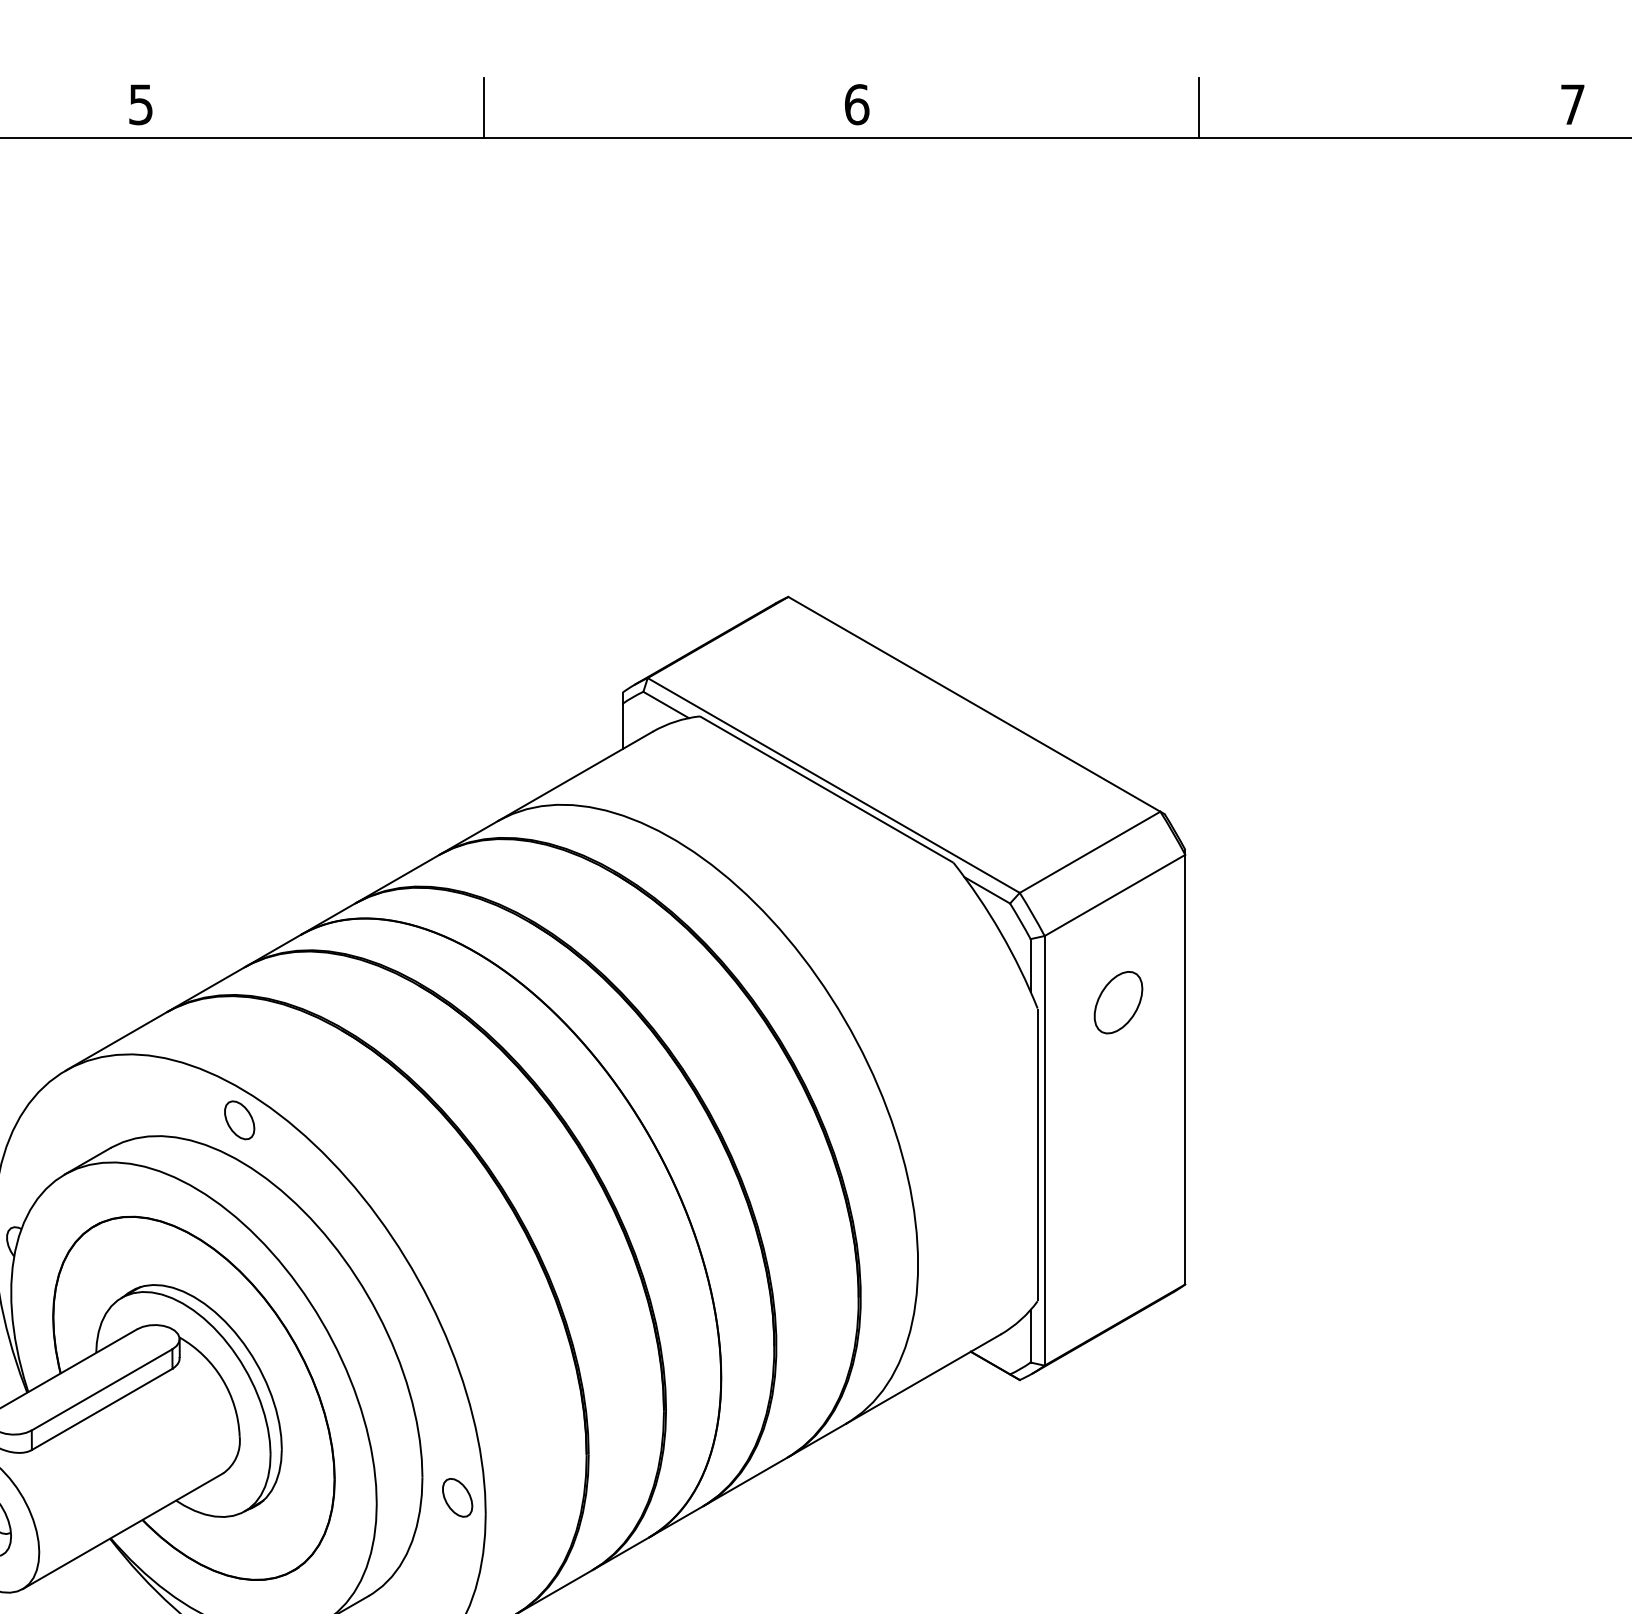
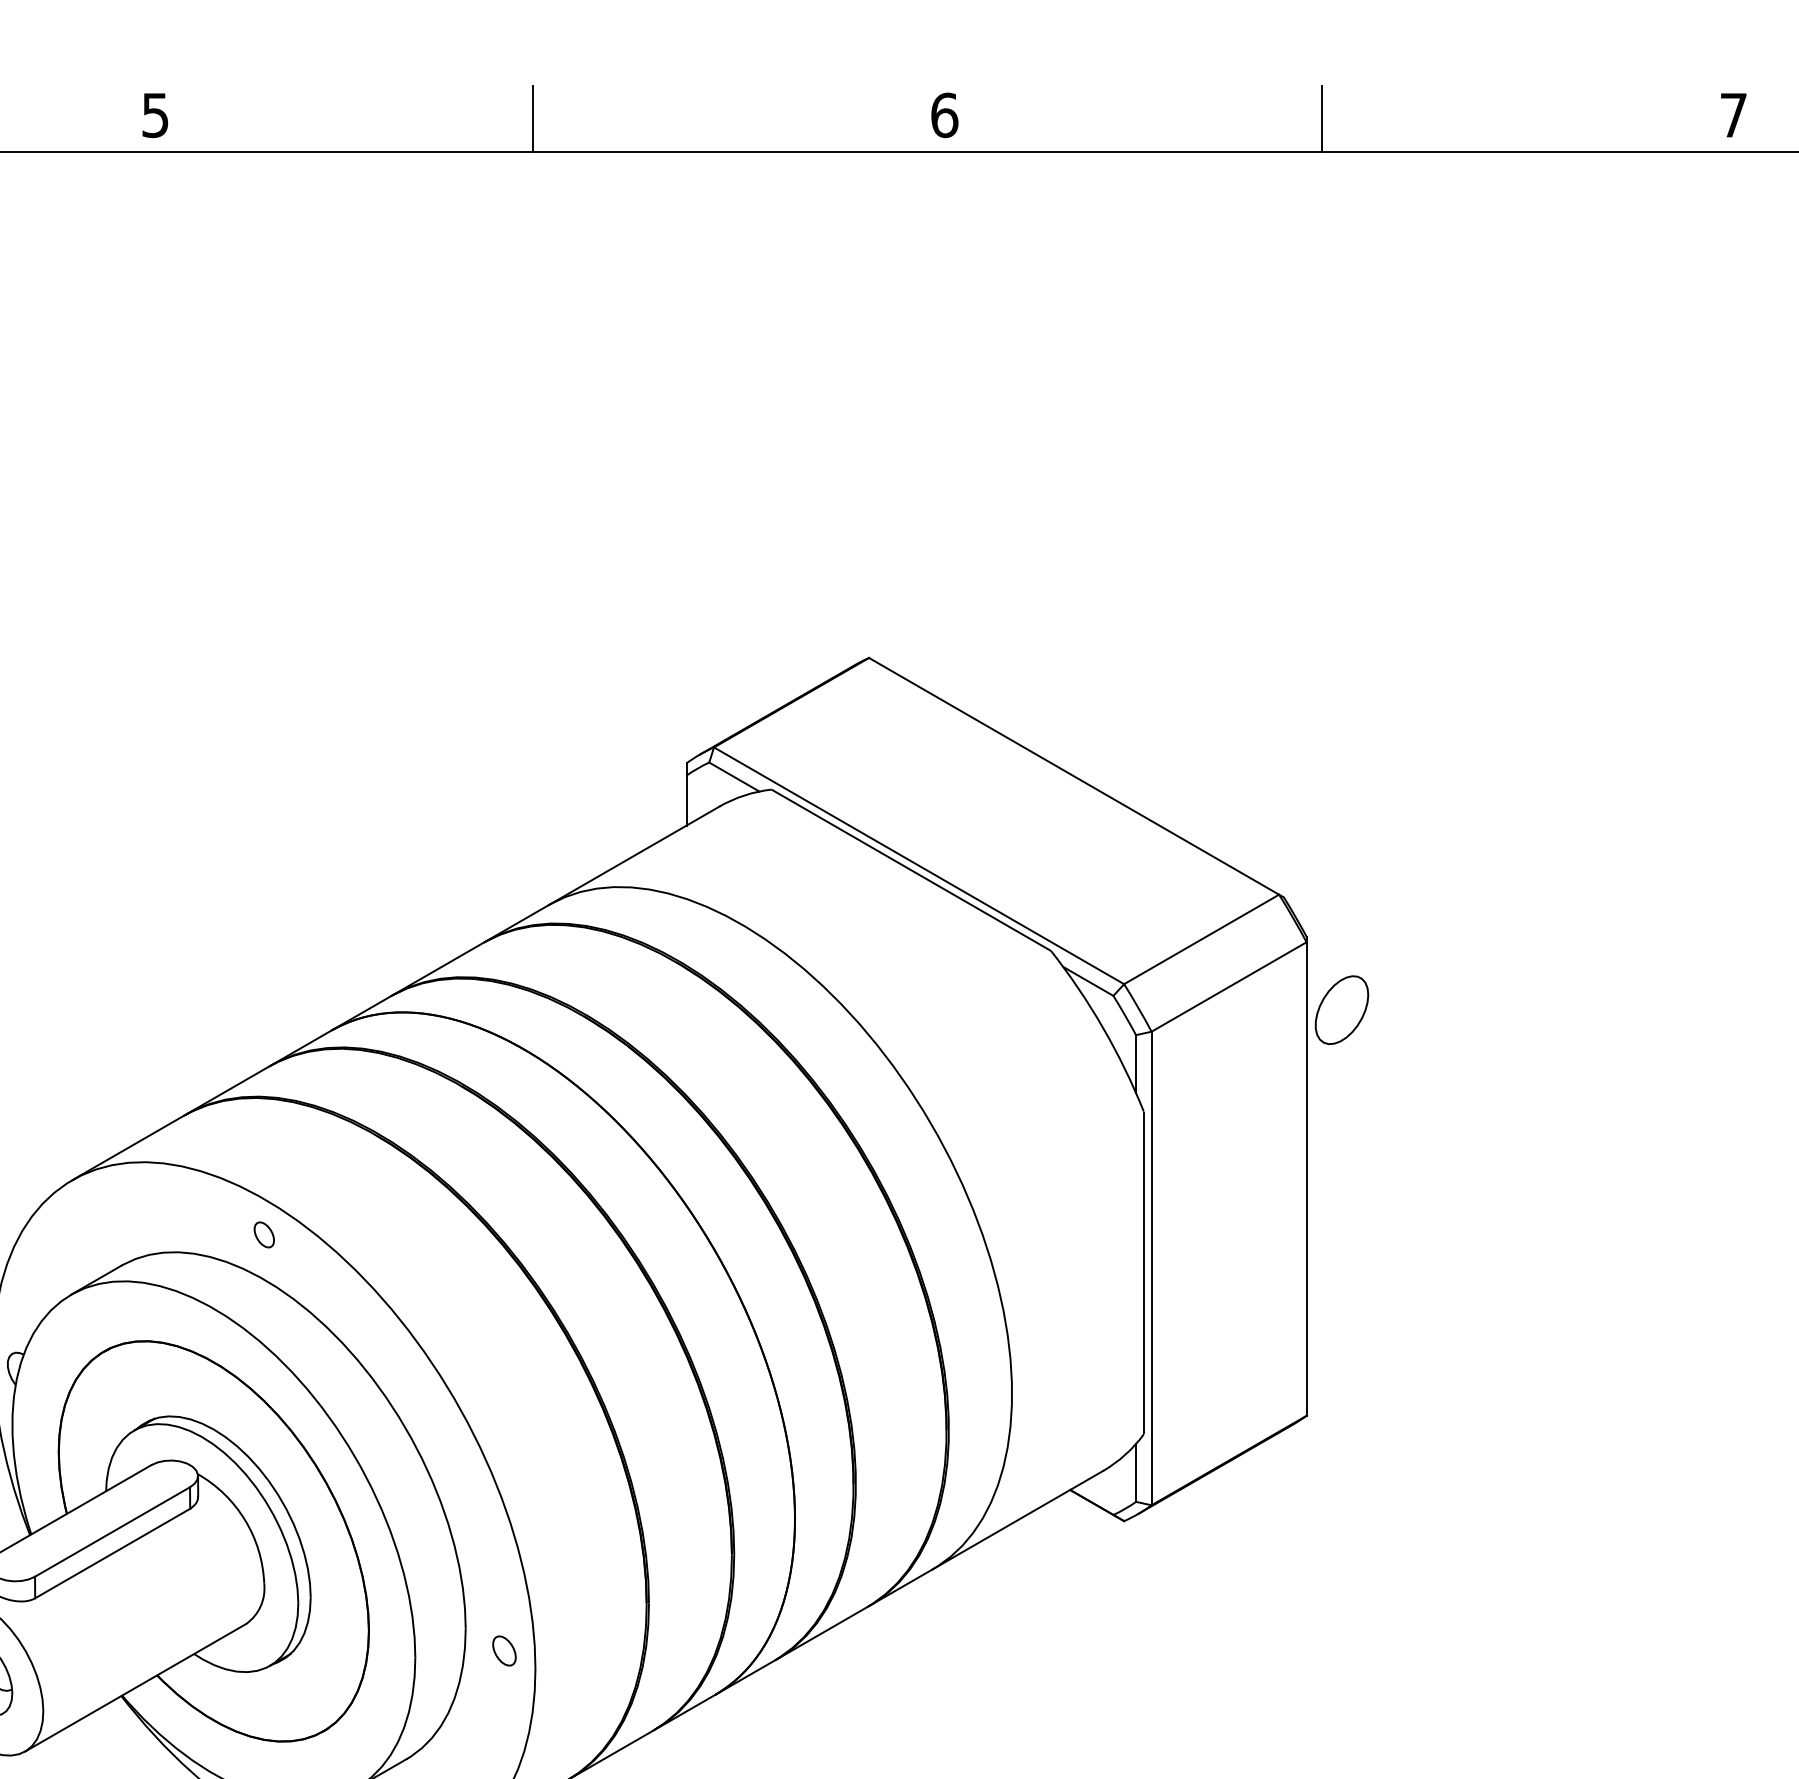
part: (1118, 1002) -> (1341, 1009), moved
part: (239, 1119) -> (264, 1234), size x0.6
part: (457, 1497) -> (504, 1650), size x0.7

